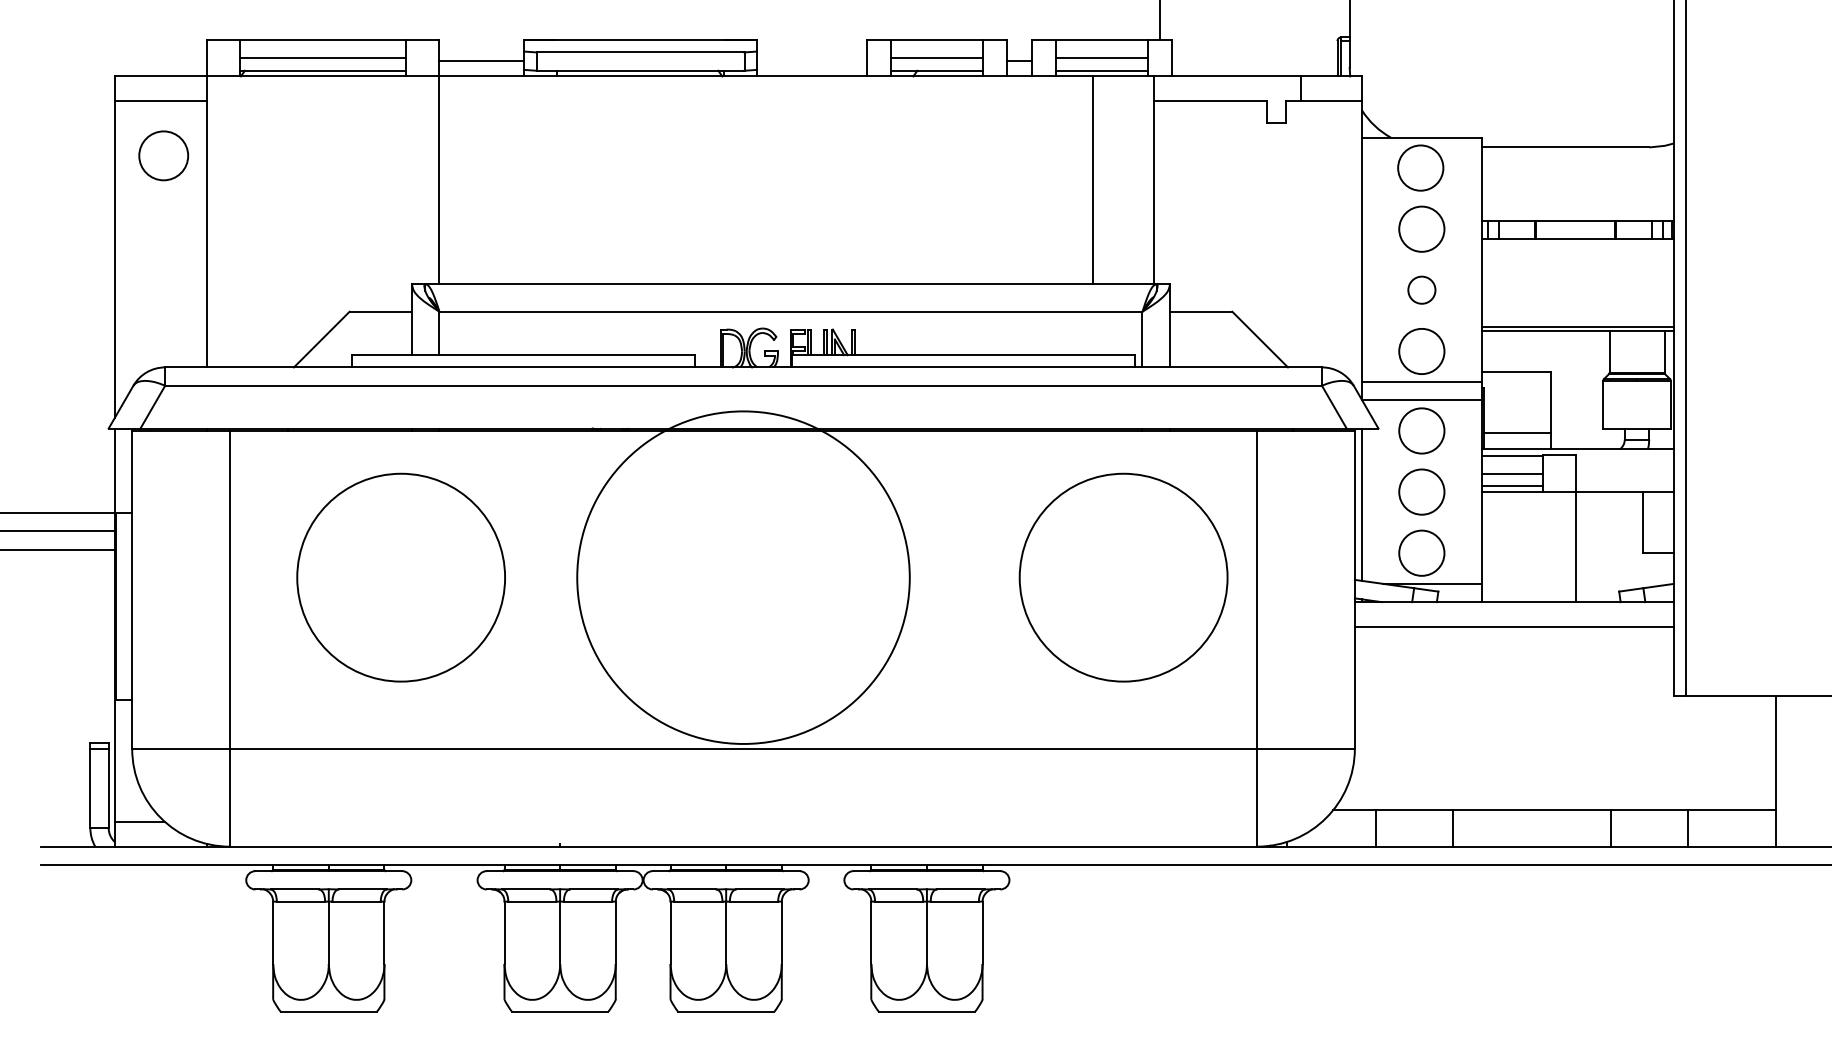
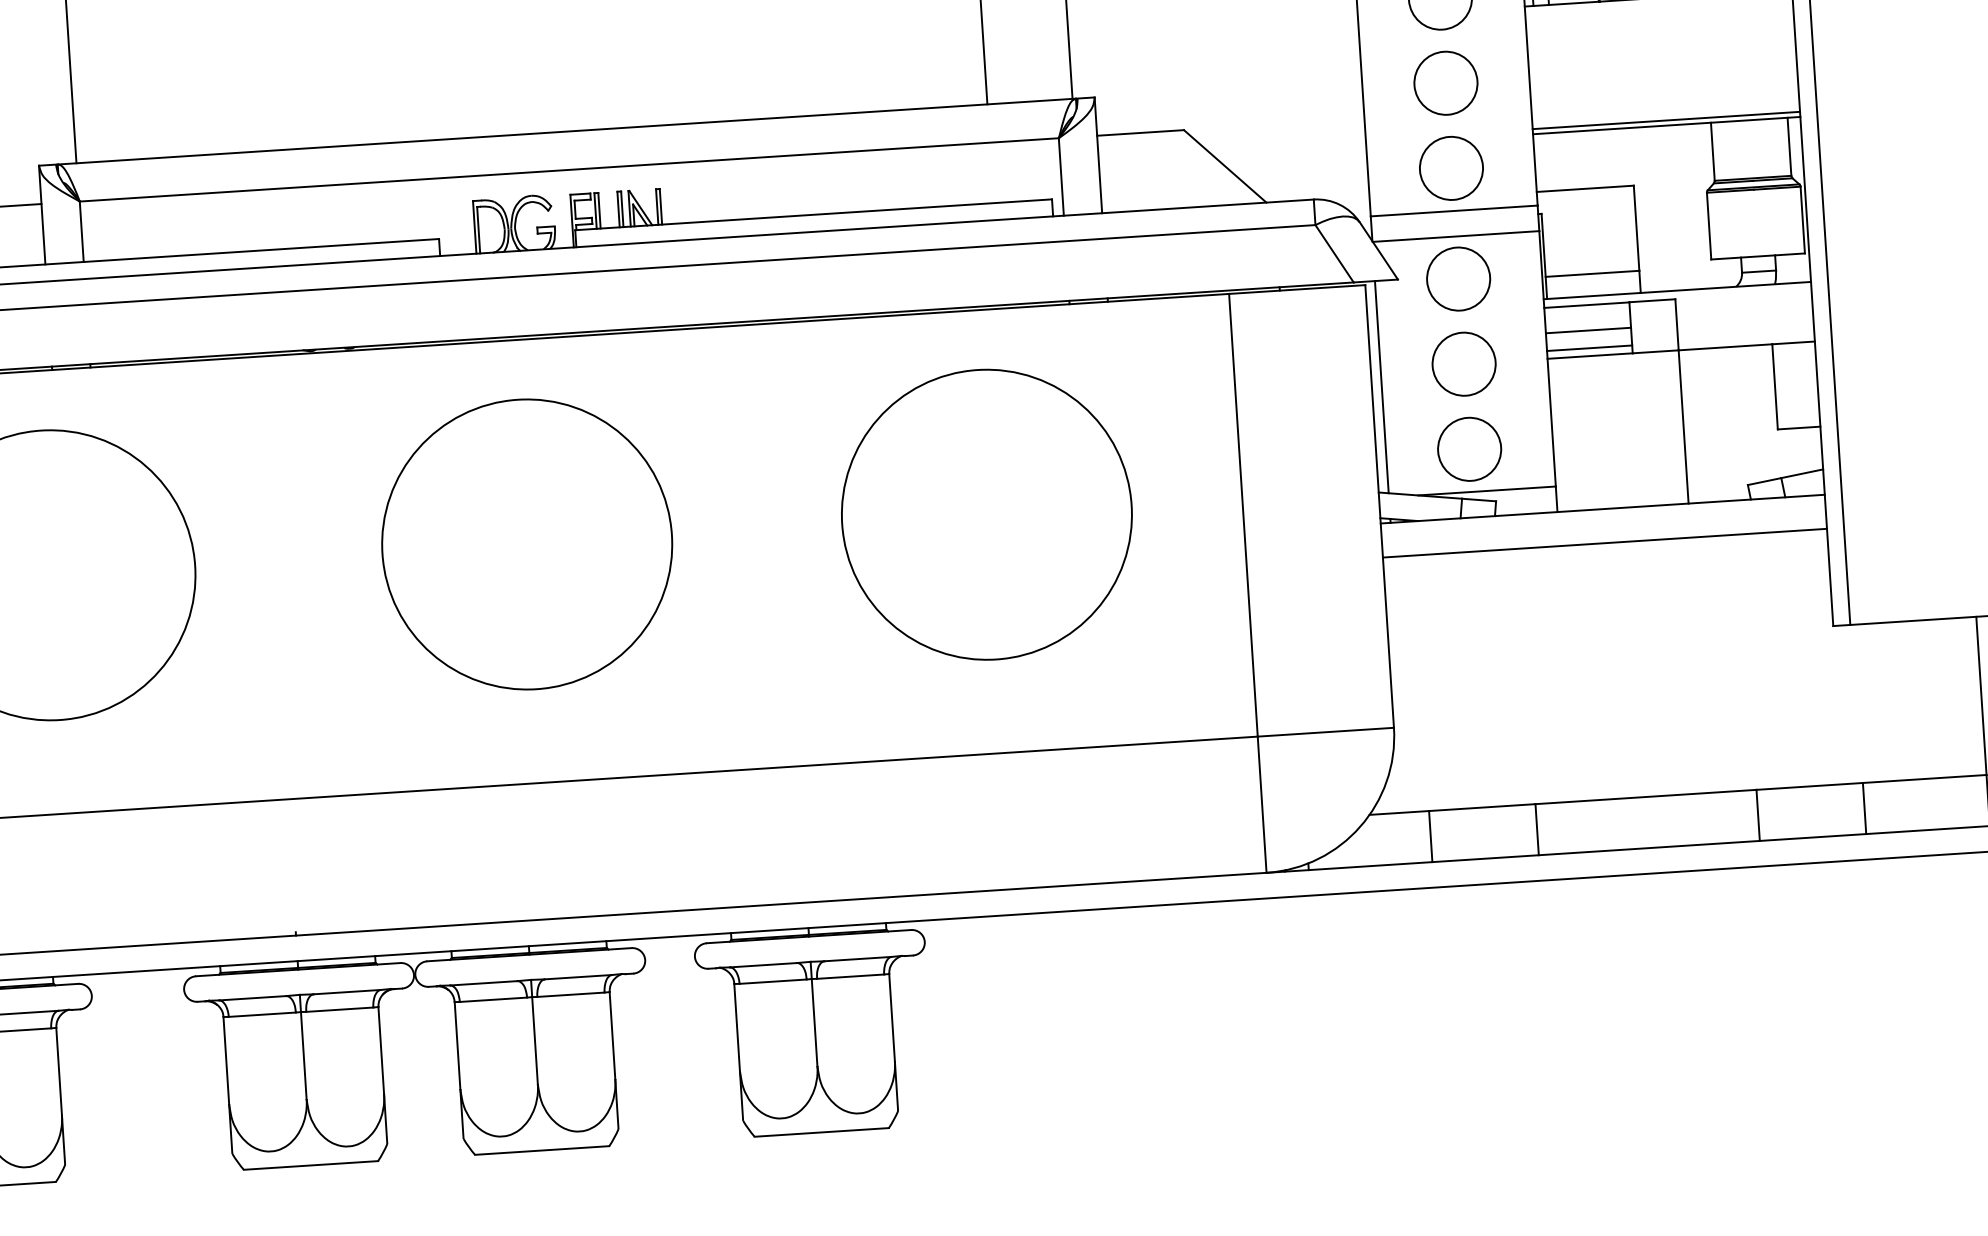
circle: (1421, 289) -> (1445, 82), size x1.67
circle: (743, 577) -> (527, 544), size x0.62
circle: (1123, 577) -> (986, 514), moved

